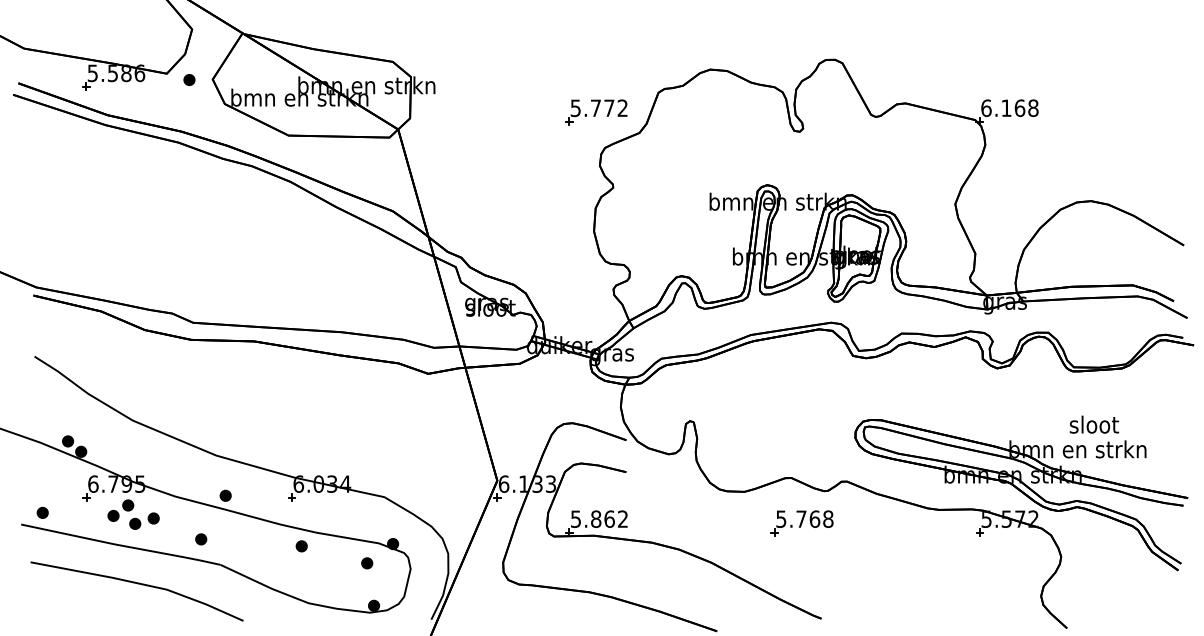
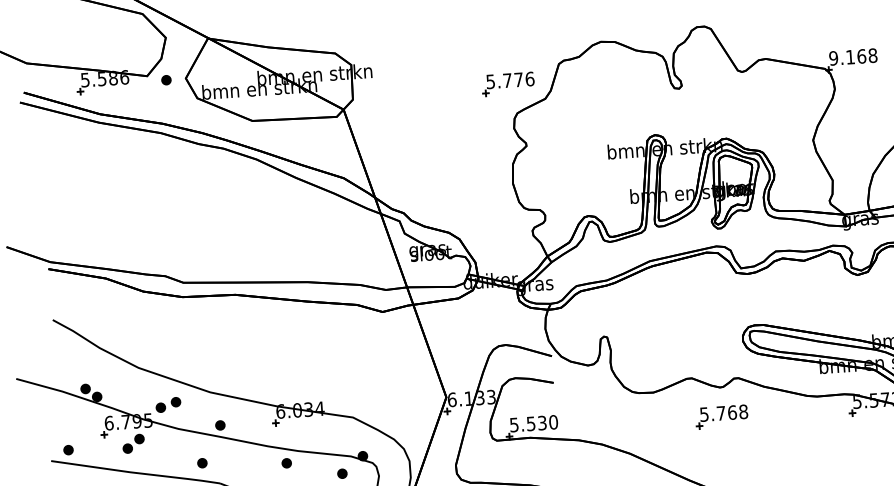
text: (986, 107) -> (833, 57), 6.168 -> 9.168
text: (622, 108) -> (529, 79), 5.772 -> 5.776
text: (609, 518) -> (542, 422), 5.862 -> 5.530
part: (144, 520) -> (168, 404), moved
part: (801, 523) -> (721, 417), moved

